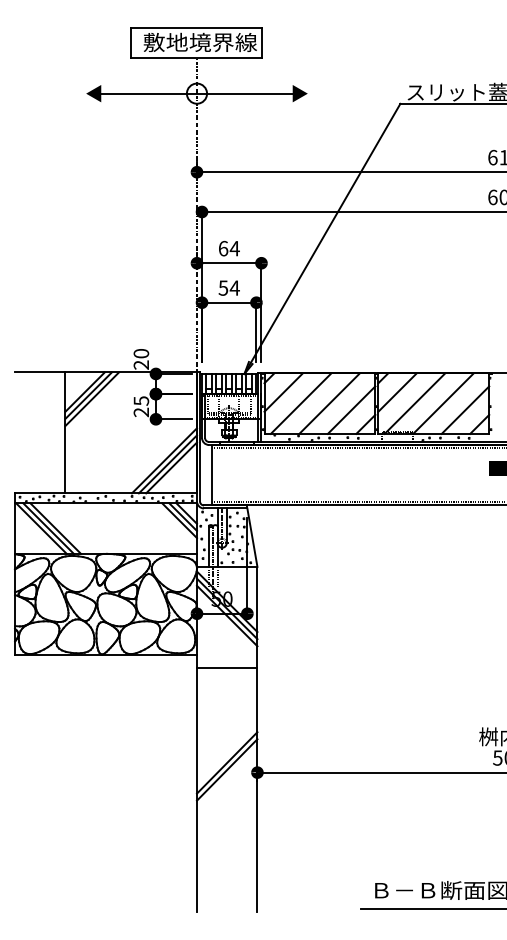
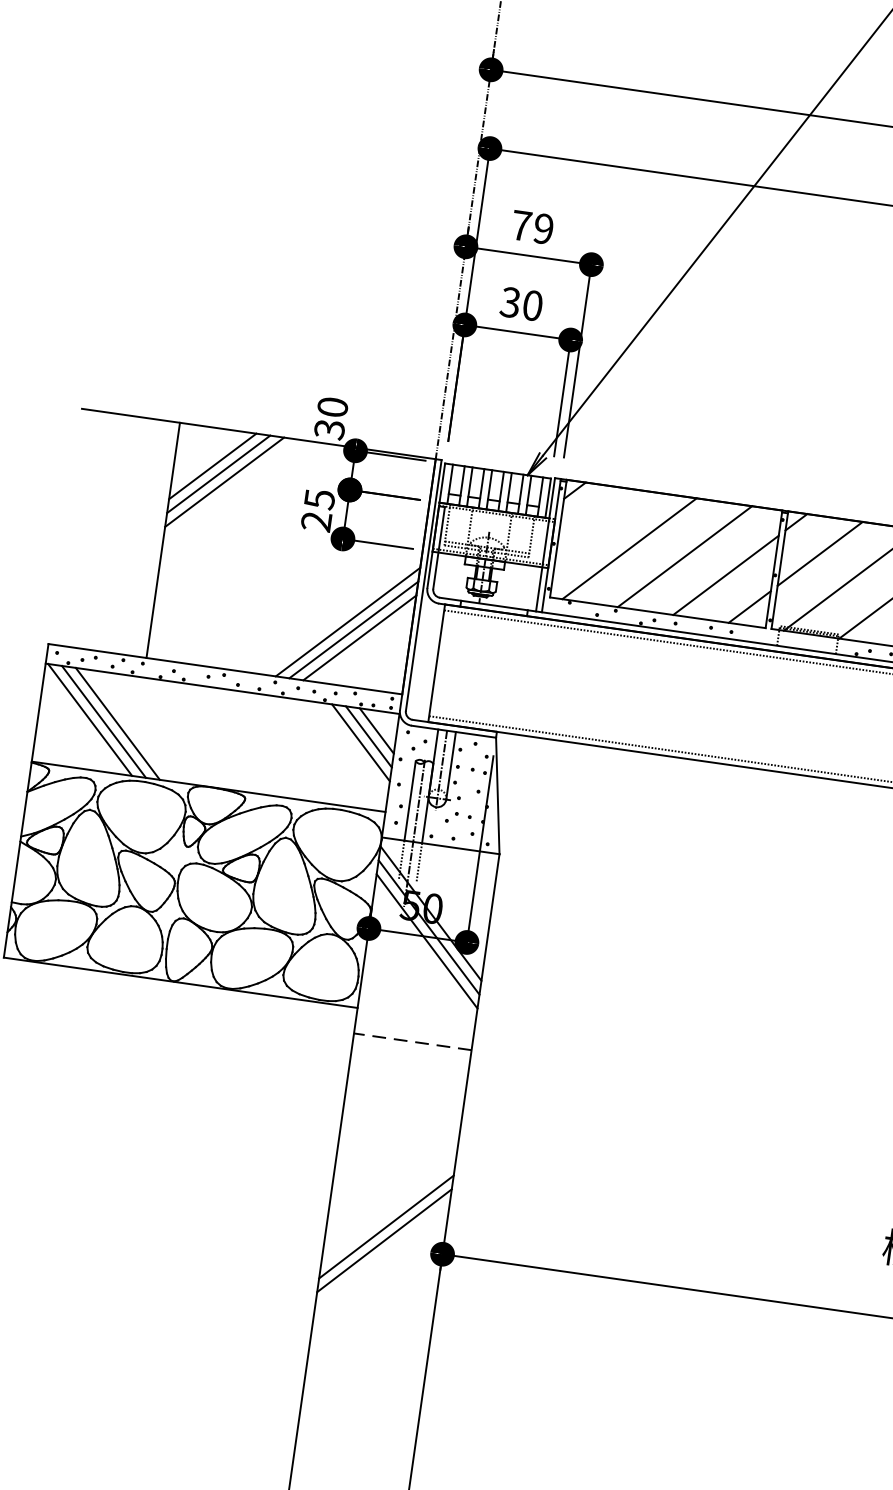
text: (228, 248) -> (531, 226), 64 -> 79
text: (229, 287) -> (522, 302), 54 -> 30
text: (141, 364) -> (330, 428), 20 -> 30
line: (283, 392) -> (598, 522), removed
line: (226, 667) -> (411, 1041), solid -> dashed

